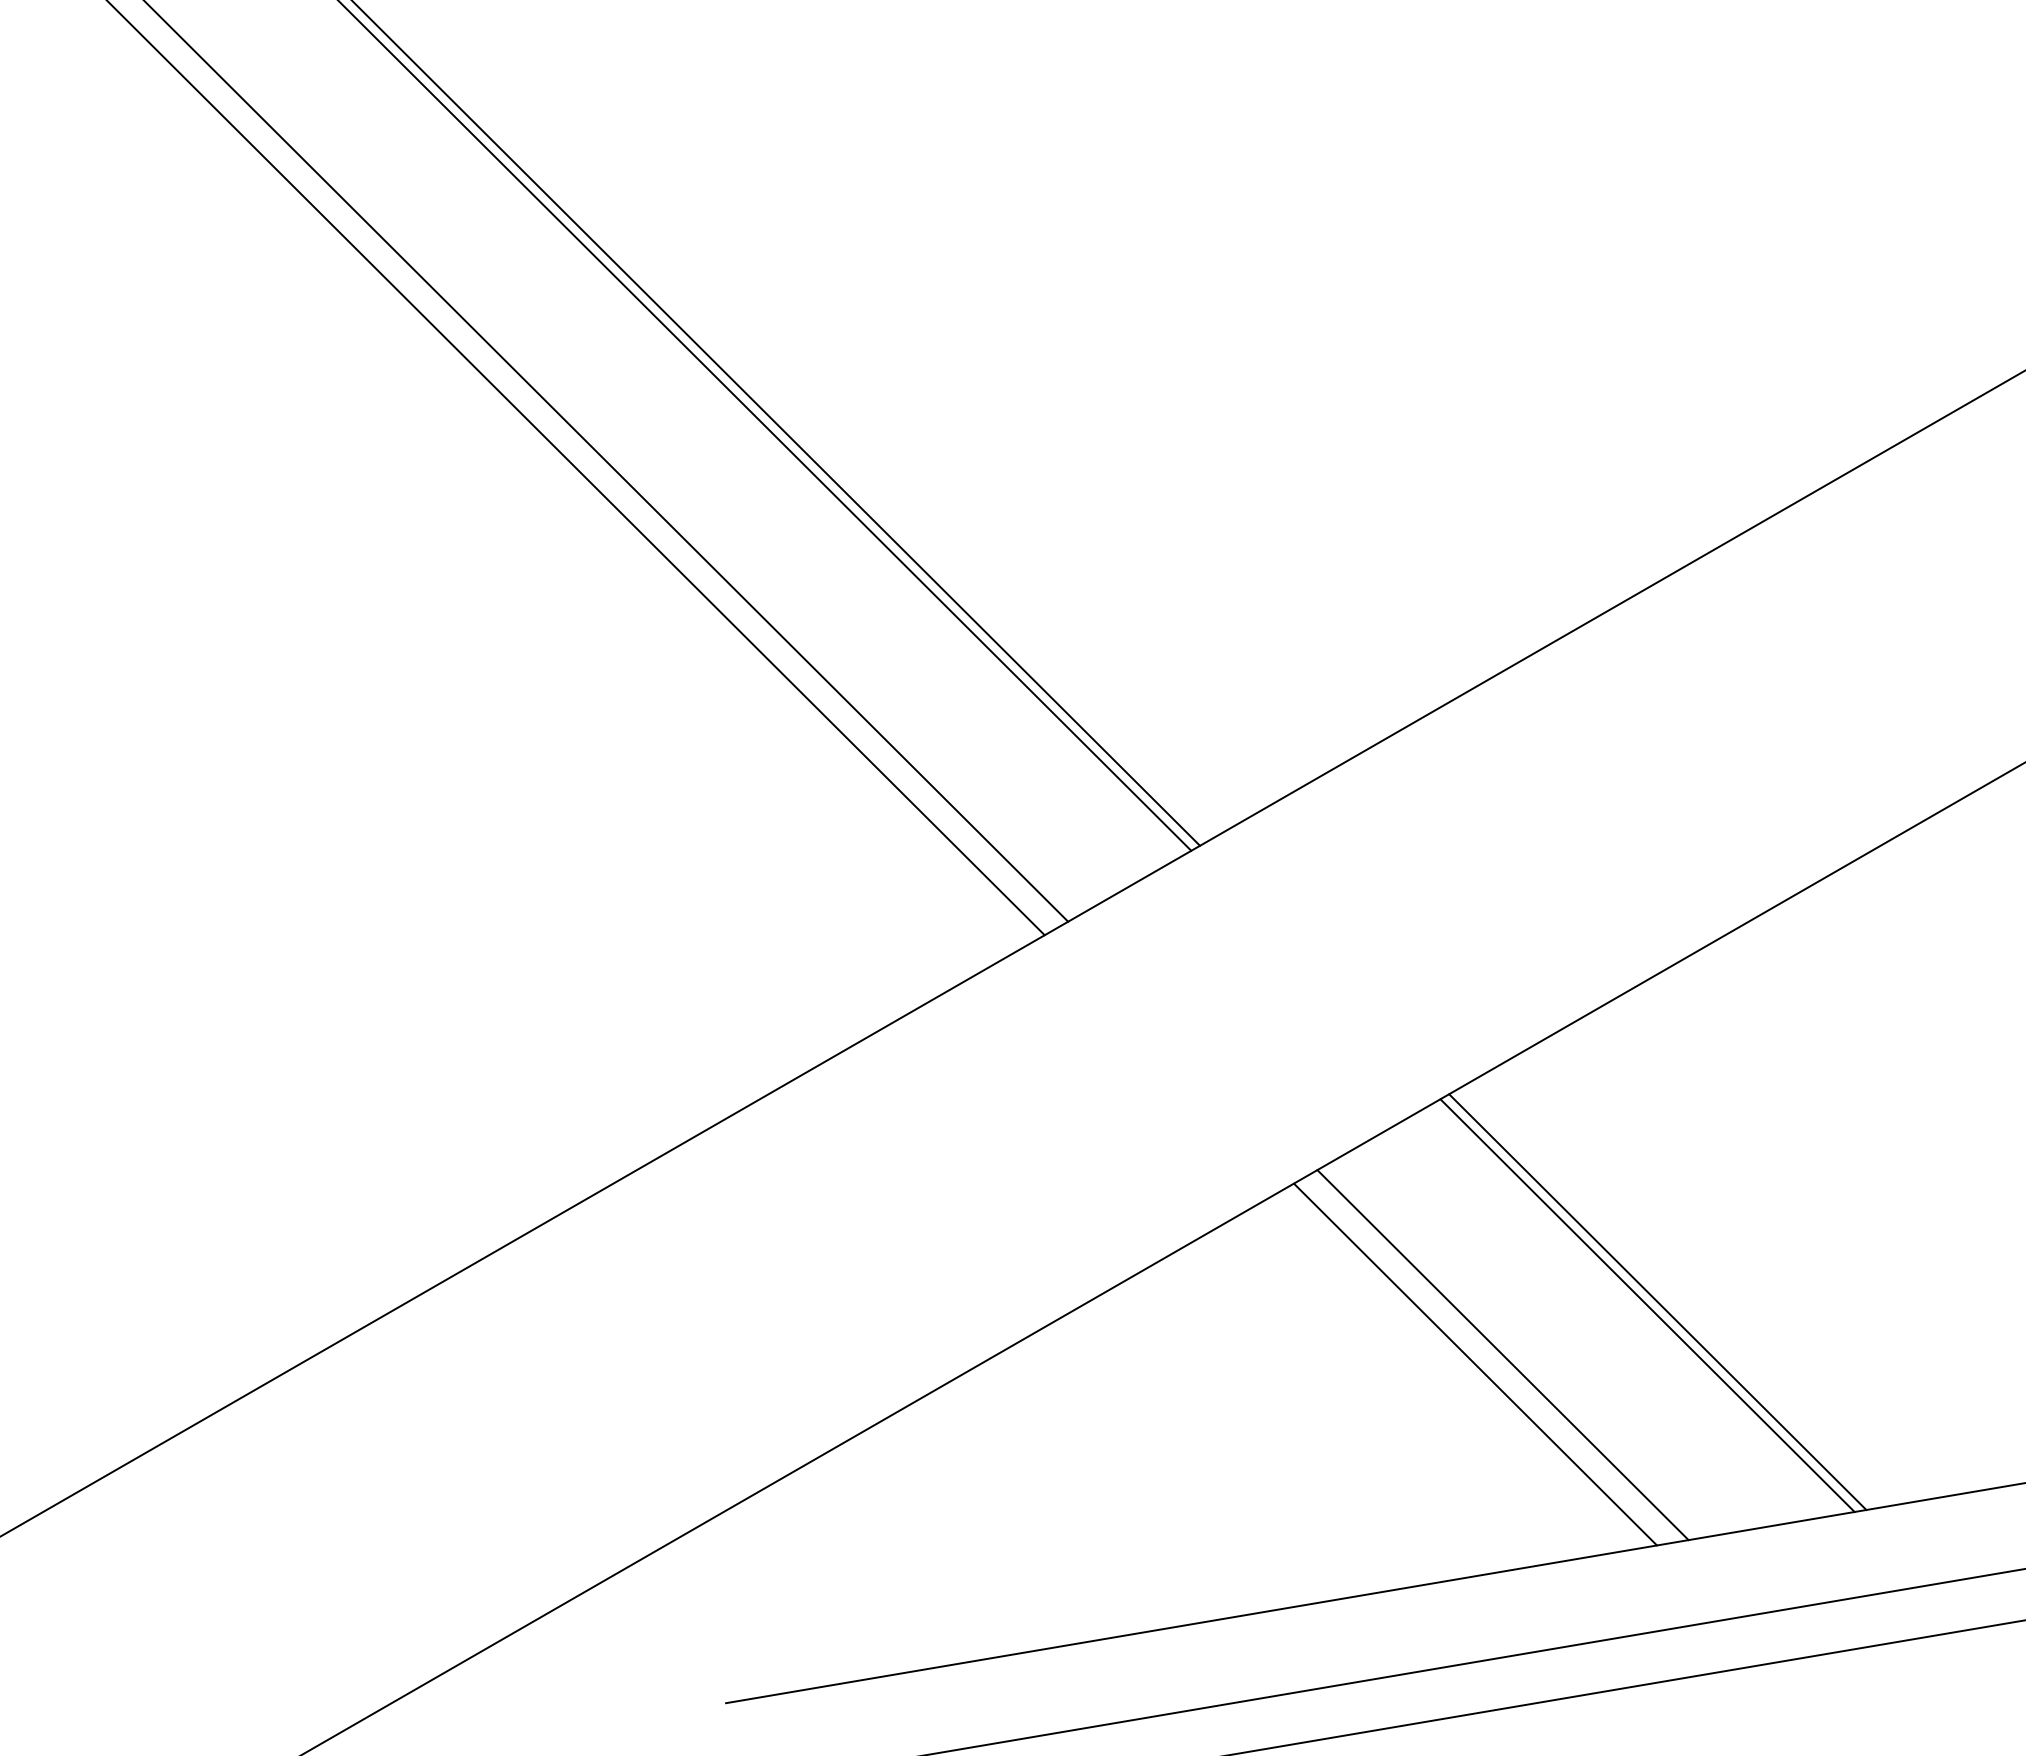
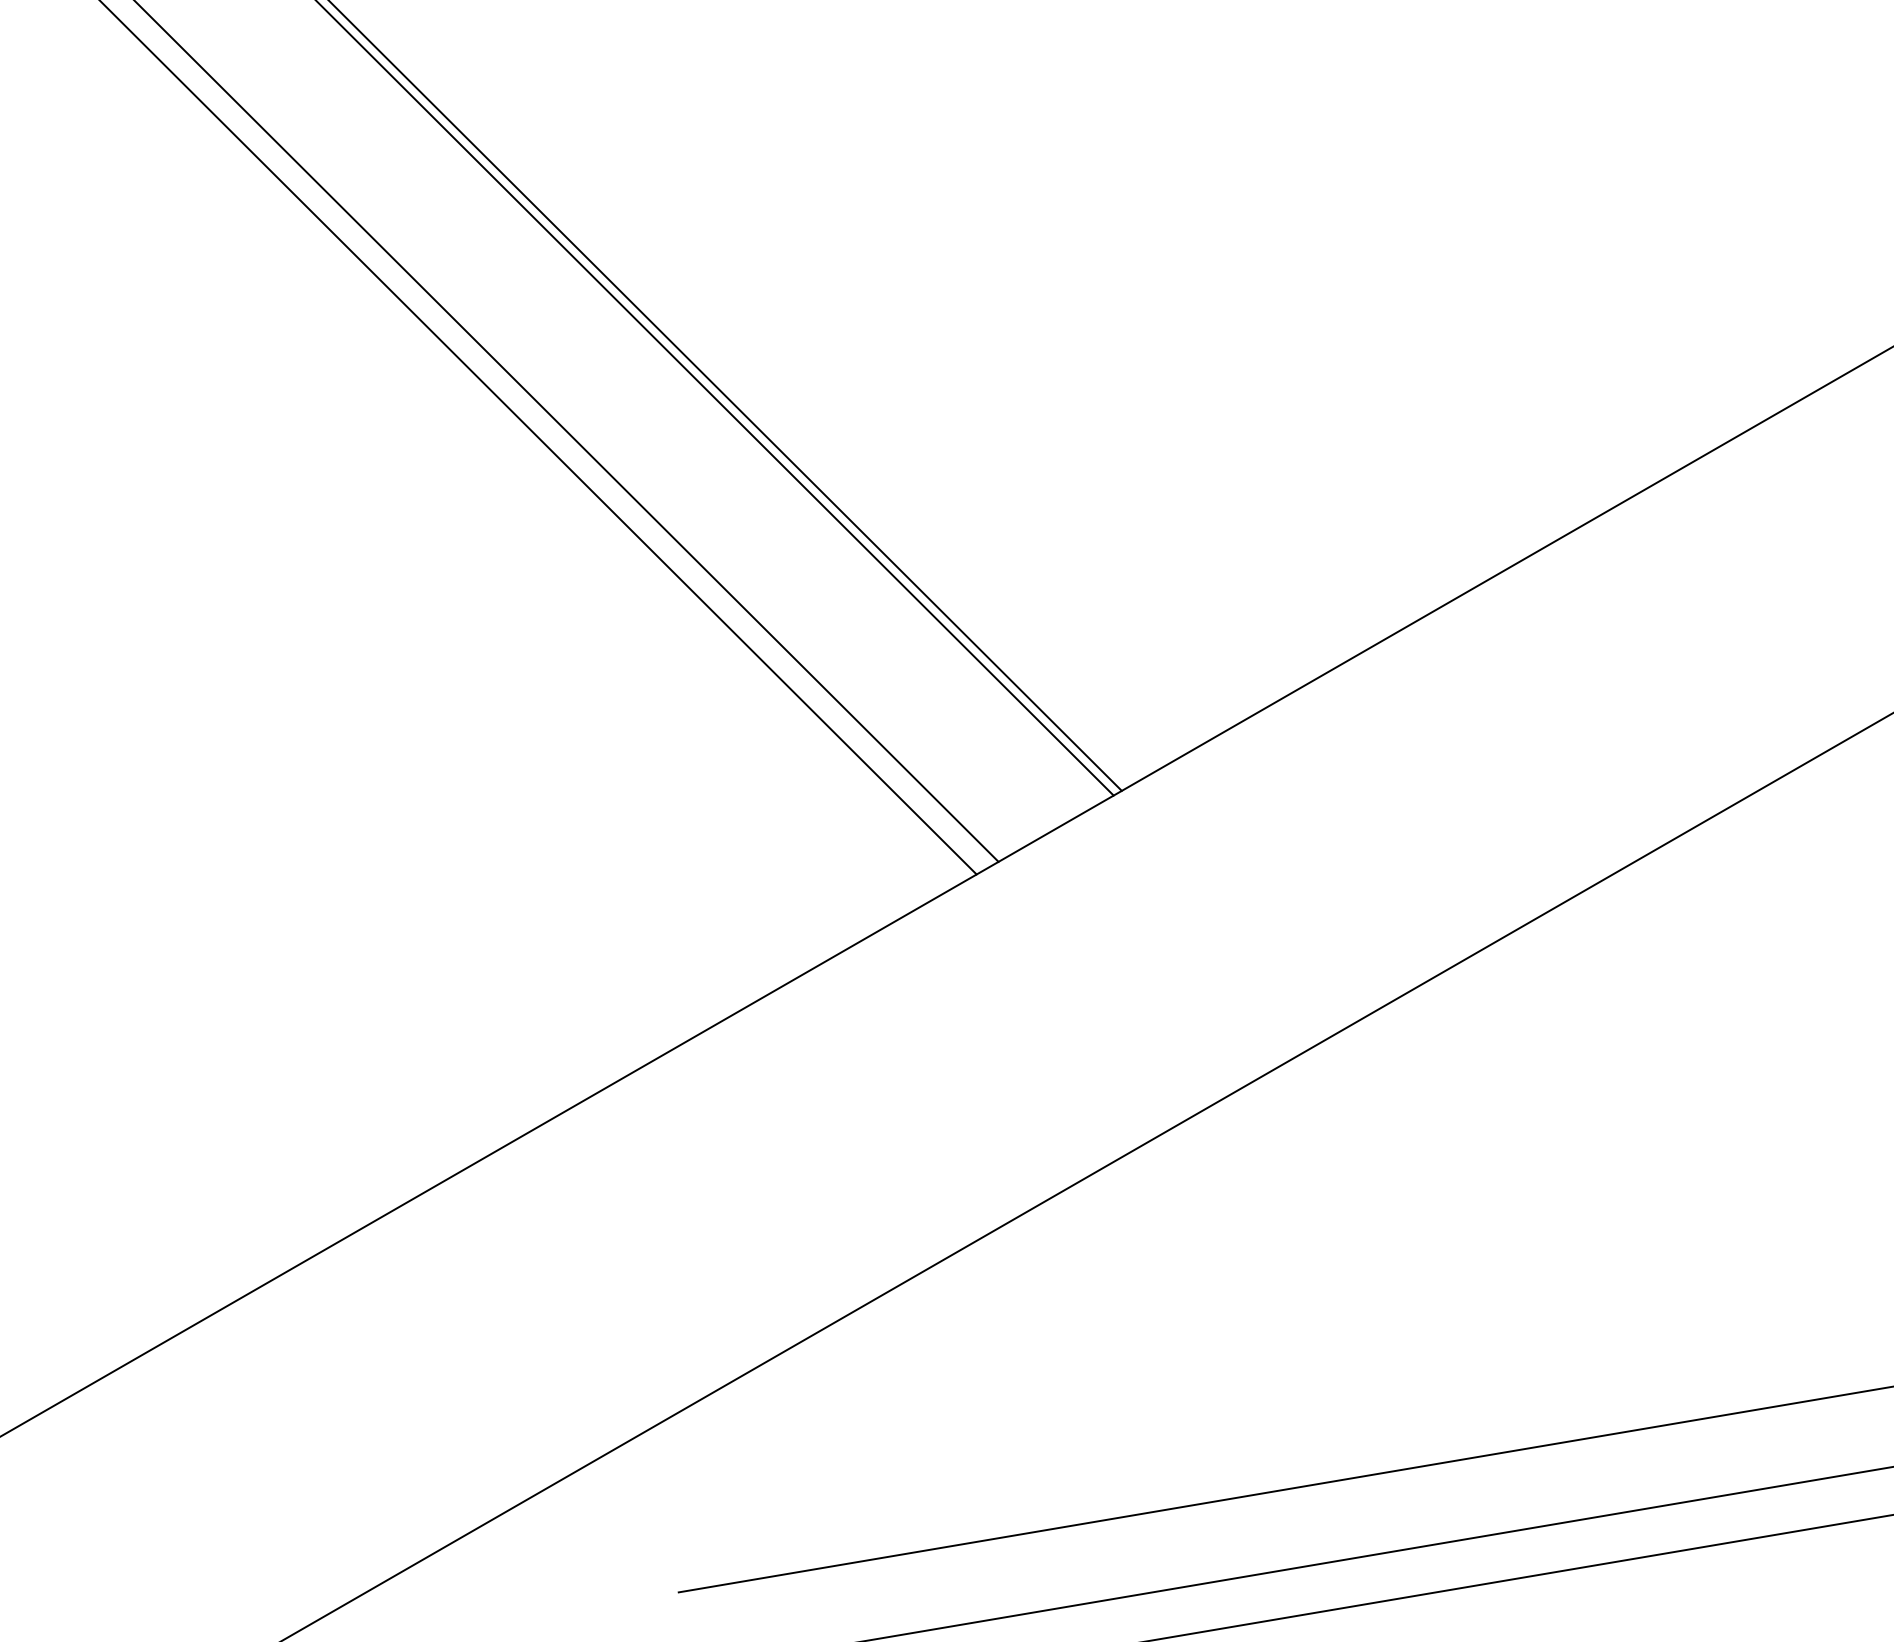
line: (1657, 1301) -> (1549, 1216), removed
line: (1647, 1305) -> (1540, 1220), removed
line: (1502, 1355) -> (1404, 1267), removed
line: (1475, 1364) -> (1379, 1275), removed

